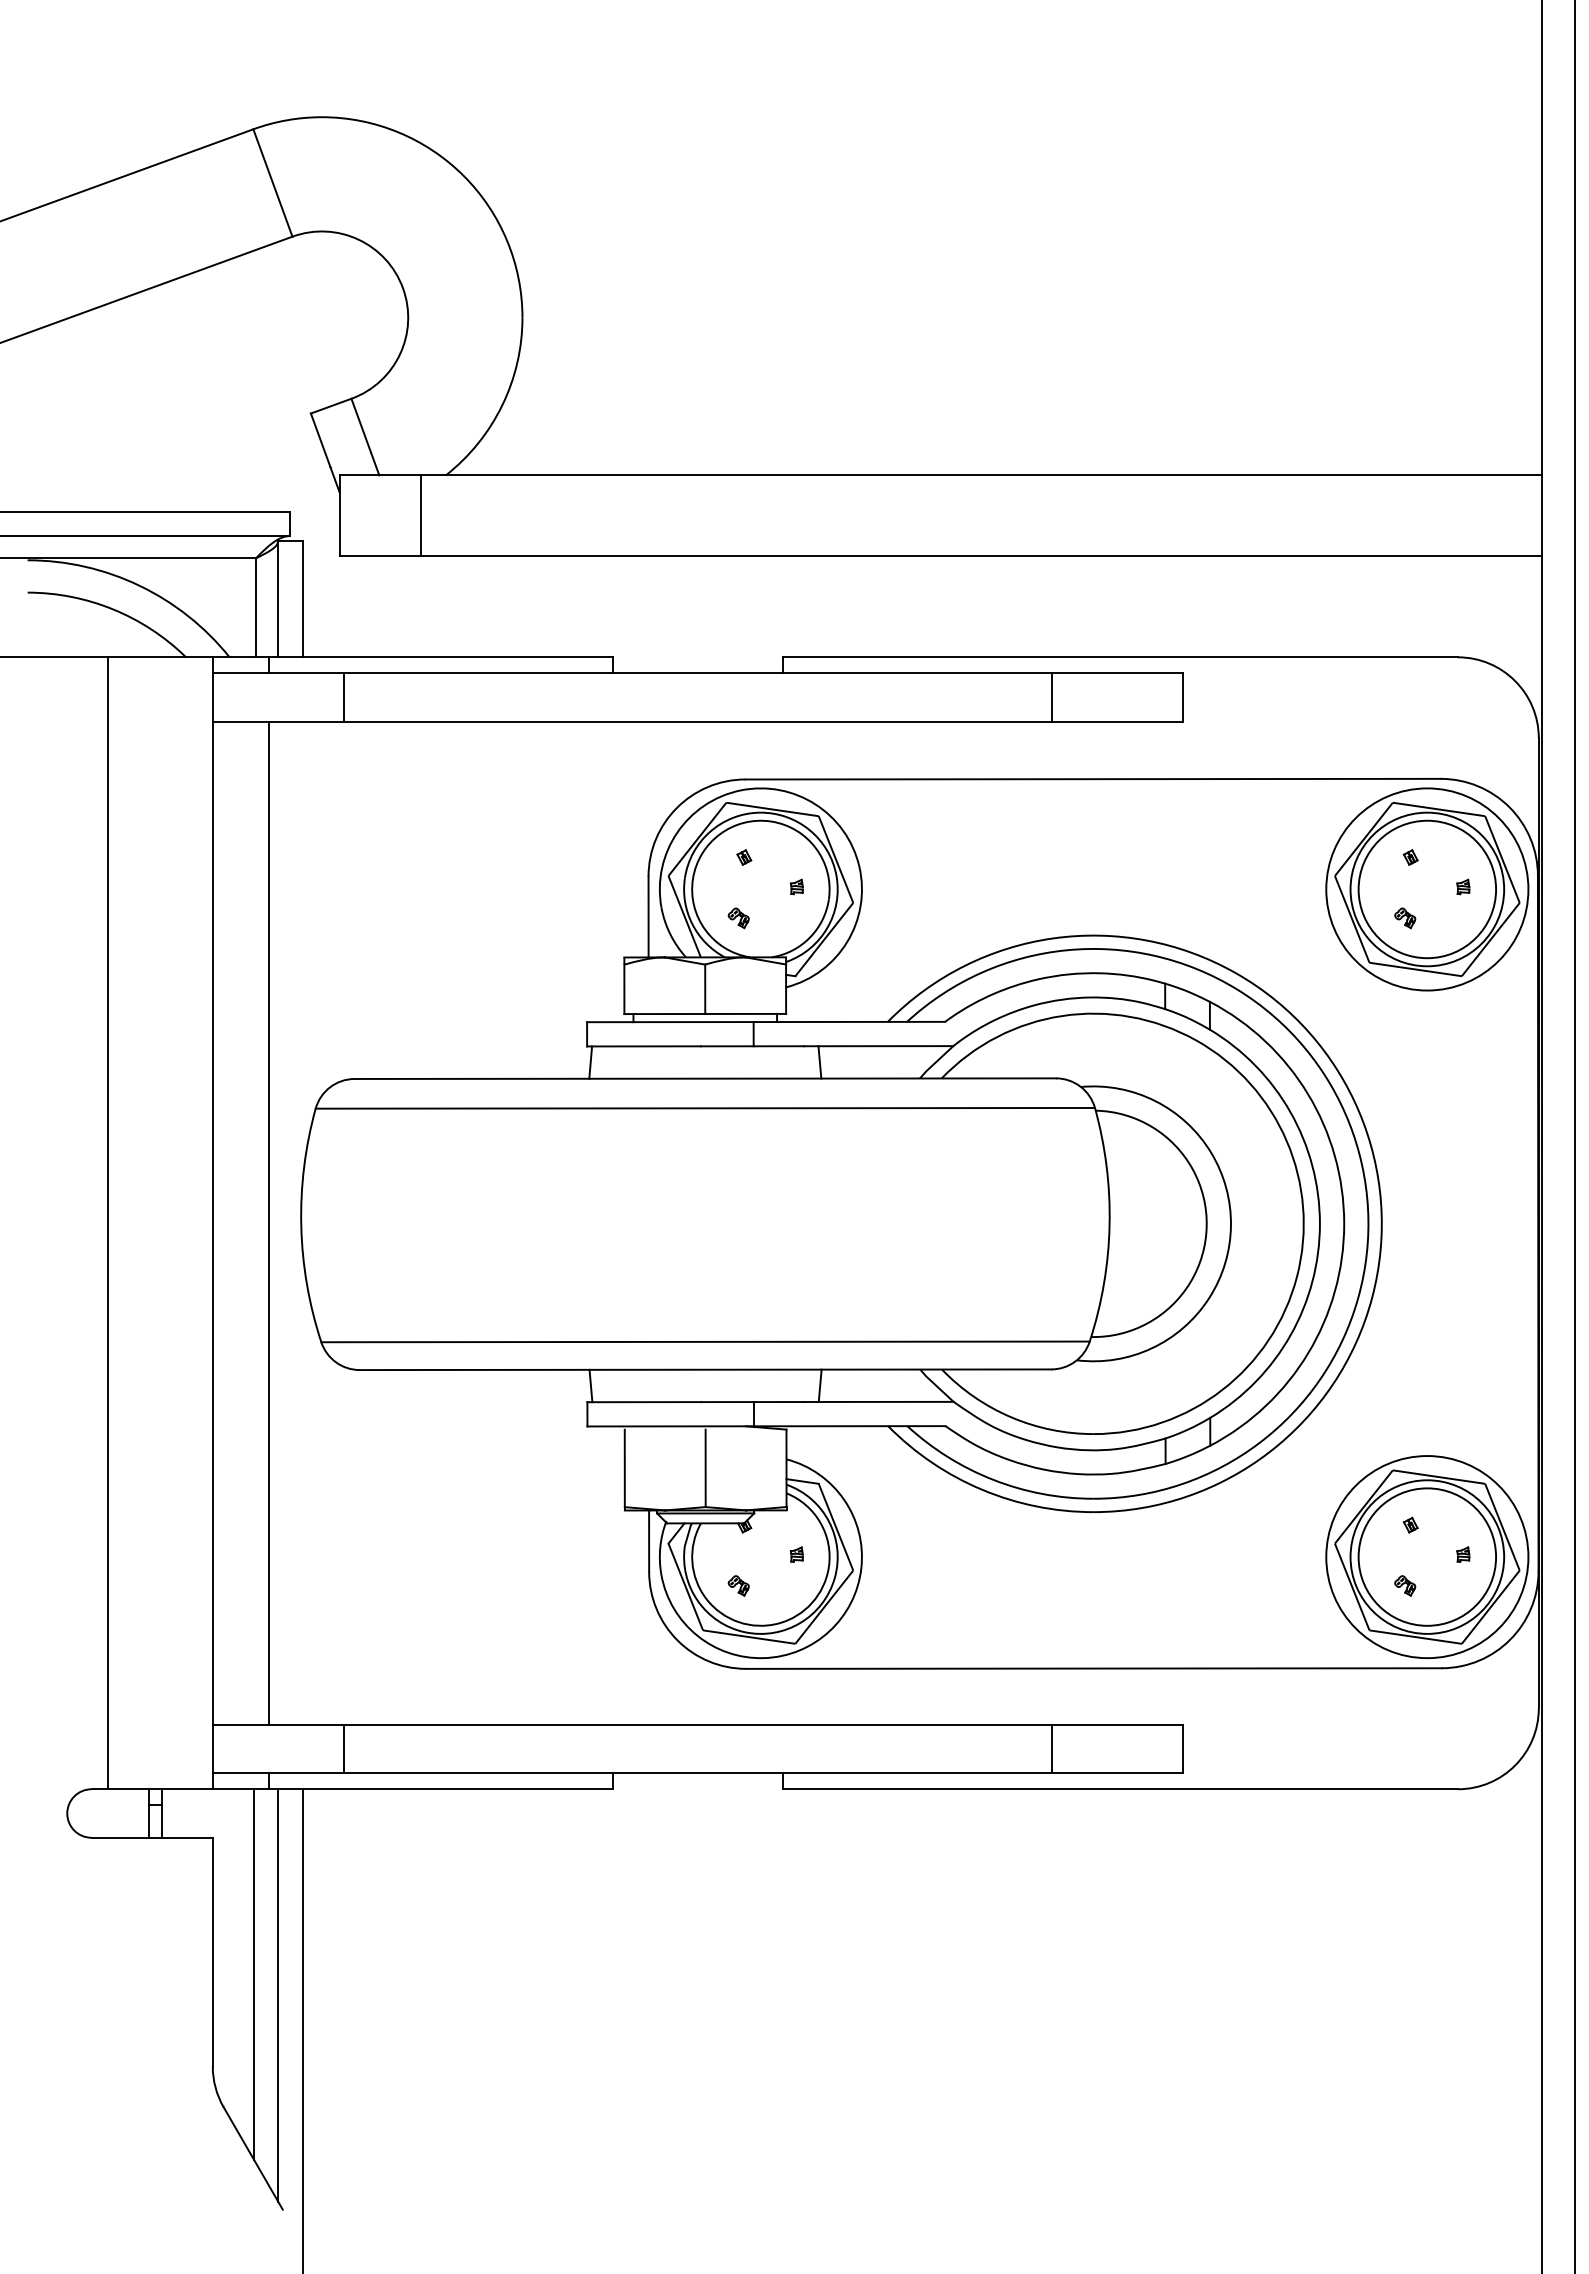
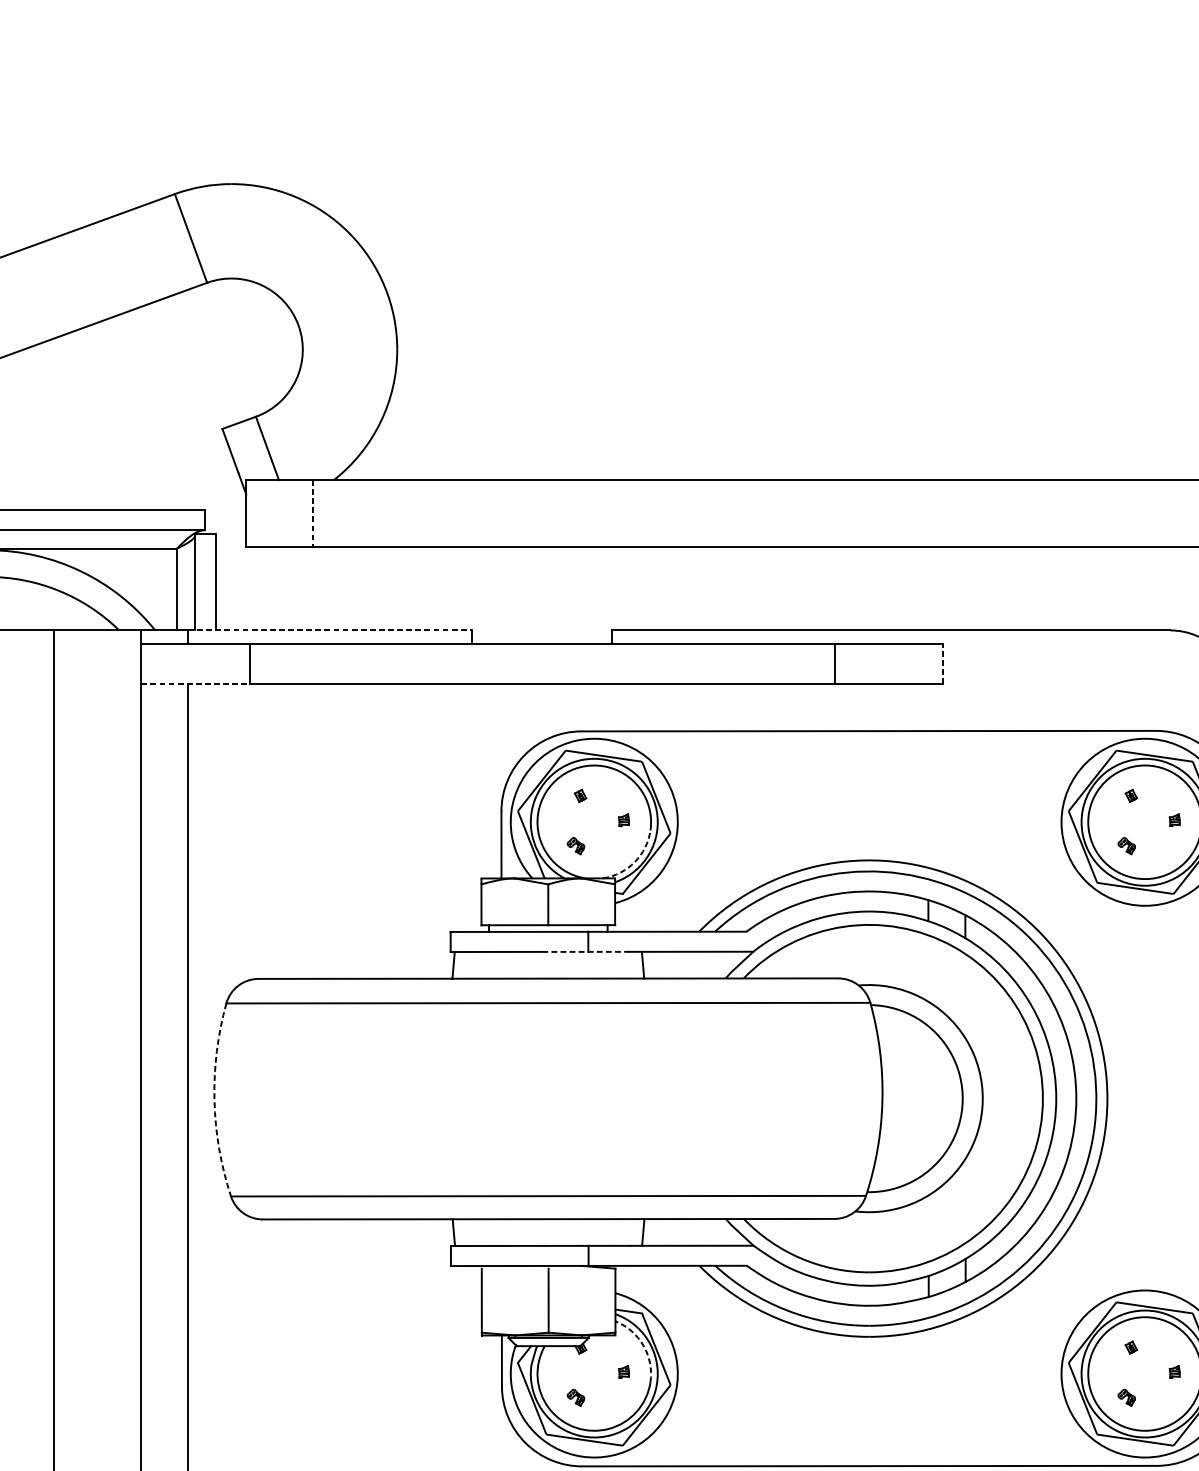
line: (420, 516) -> (312, 514), solid -> dashed
line: (441, 657) -> (330, 630), solid -> dashed
line: (1183, 697) -> (943, 663), solid -> dashed
line: (278, 722) -> (195, 684), solid -> dashed
arc: (809, 937) -> (634, 861), solid -> dashed
line: (752, 1046) -> (587, 952), solid -> dashed
arc: (301, 1225) -> (214, 1099), solid -> dashed
arc: (820, 1522) -> (643, 1345), solid -> dashed

